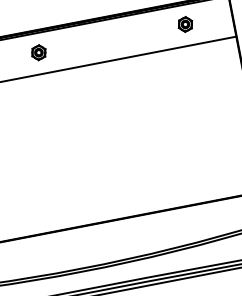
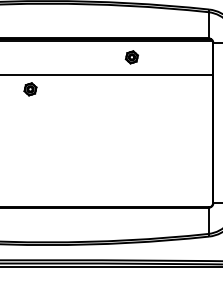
part: (184, 24) -> (131, 57), moved
part: (38, 52) -> (30, 89), moved

